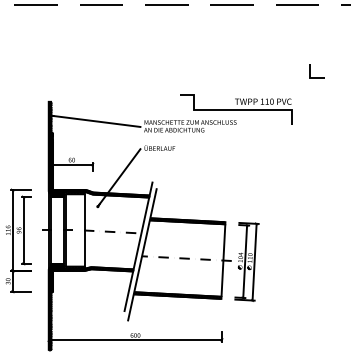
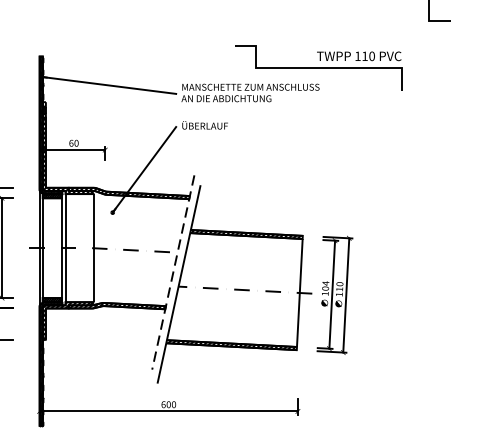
line: (138, 246) -> (173, 272), solid -> dashed

